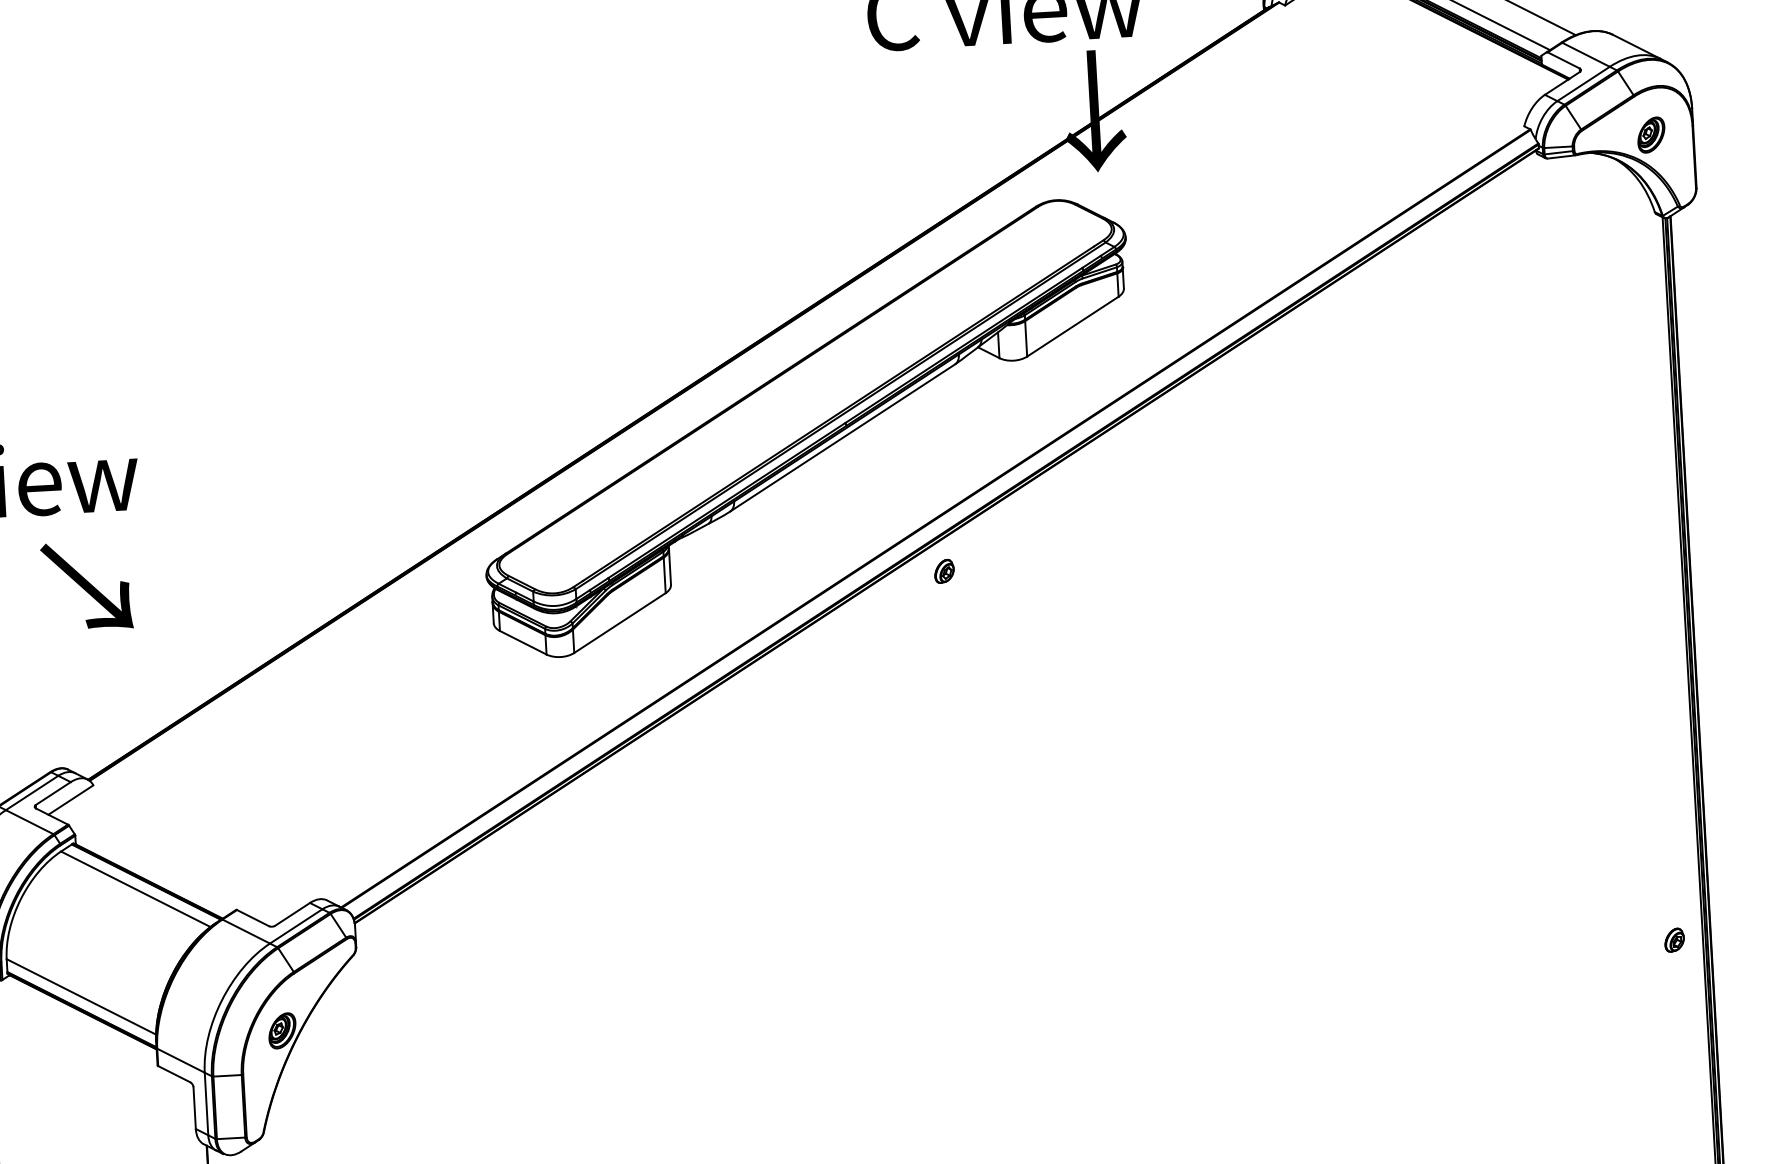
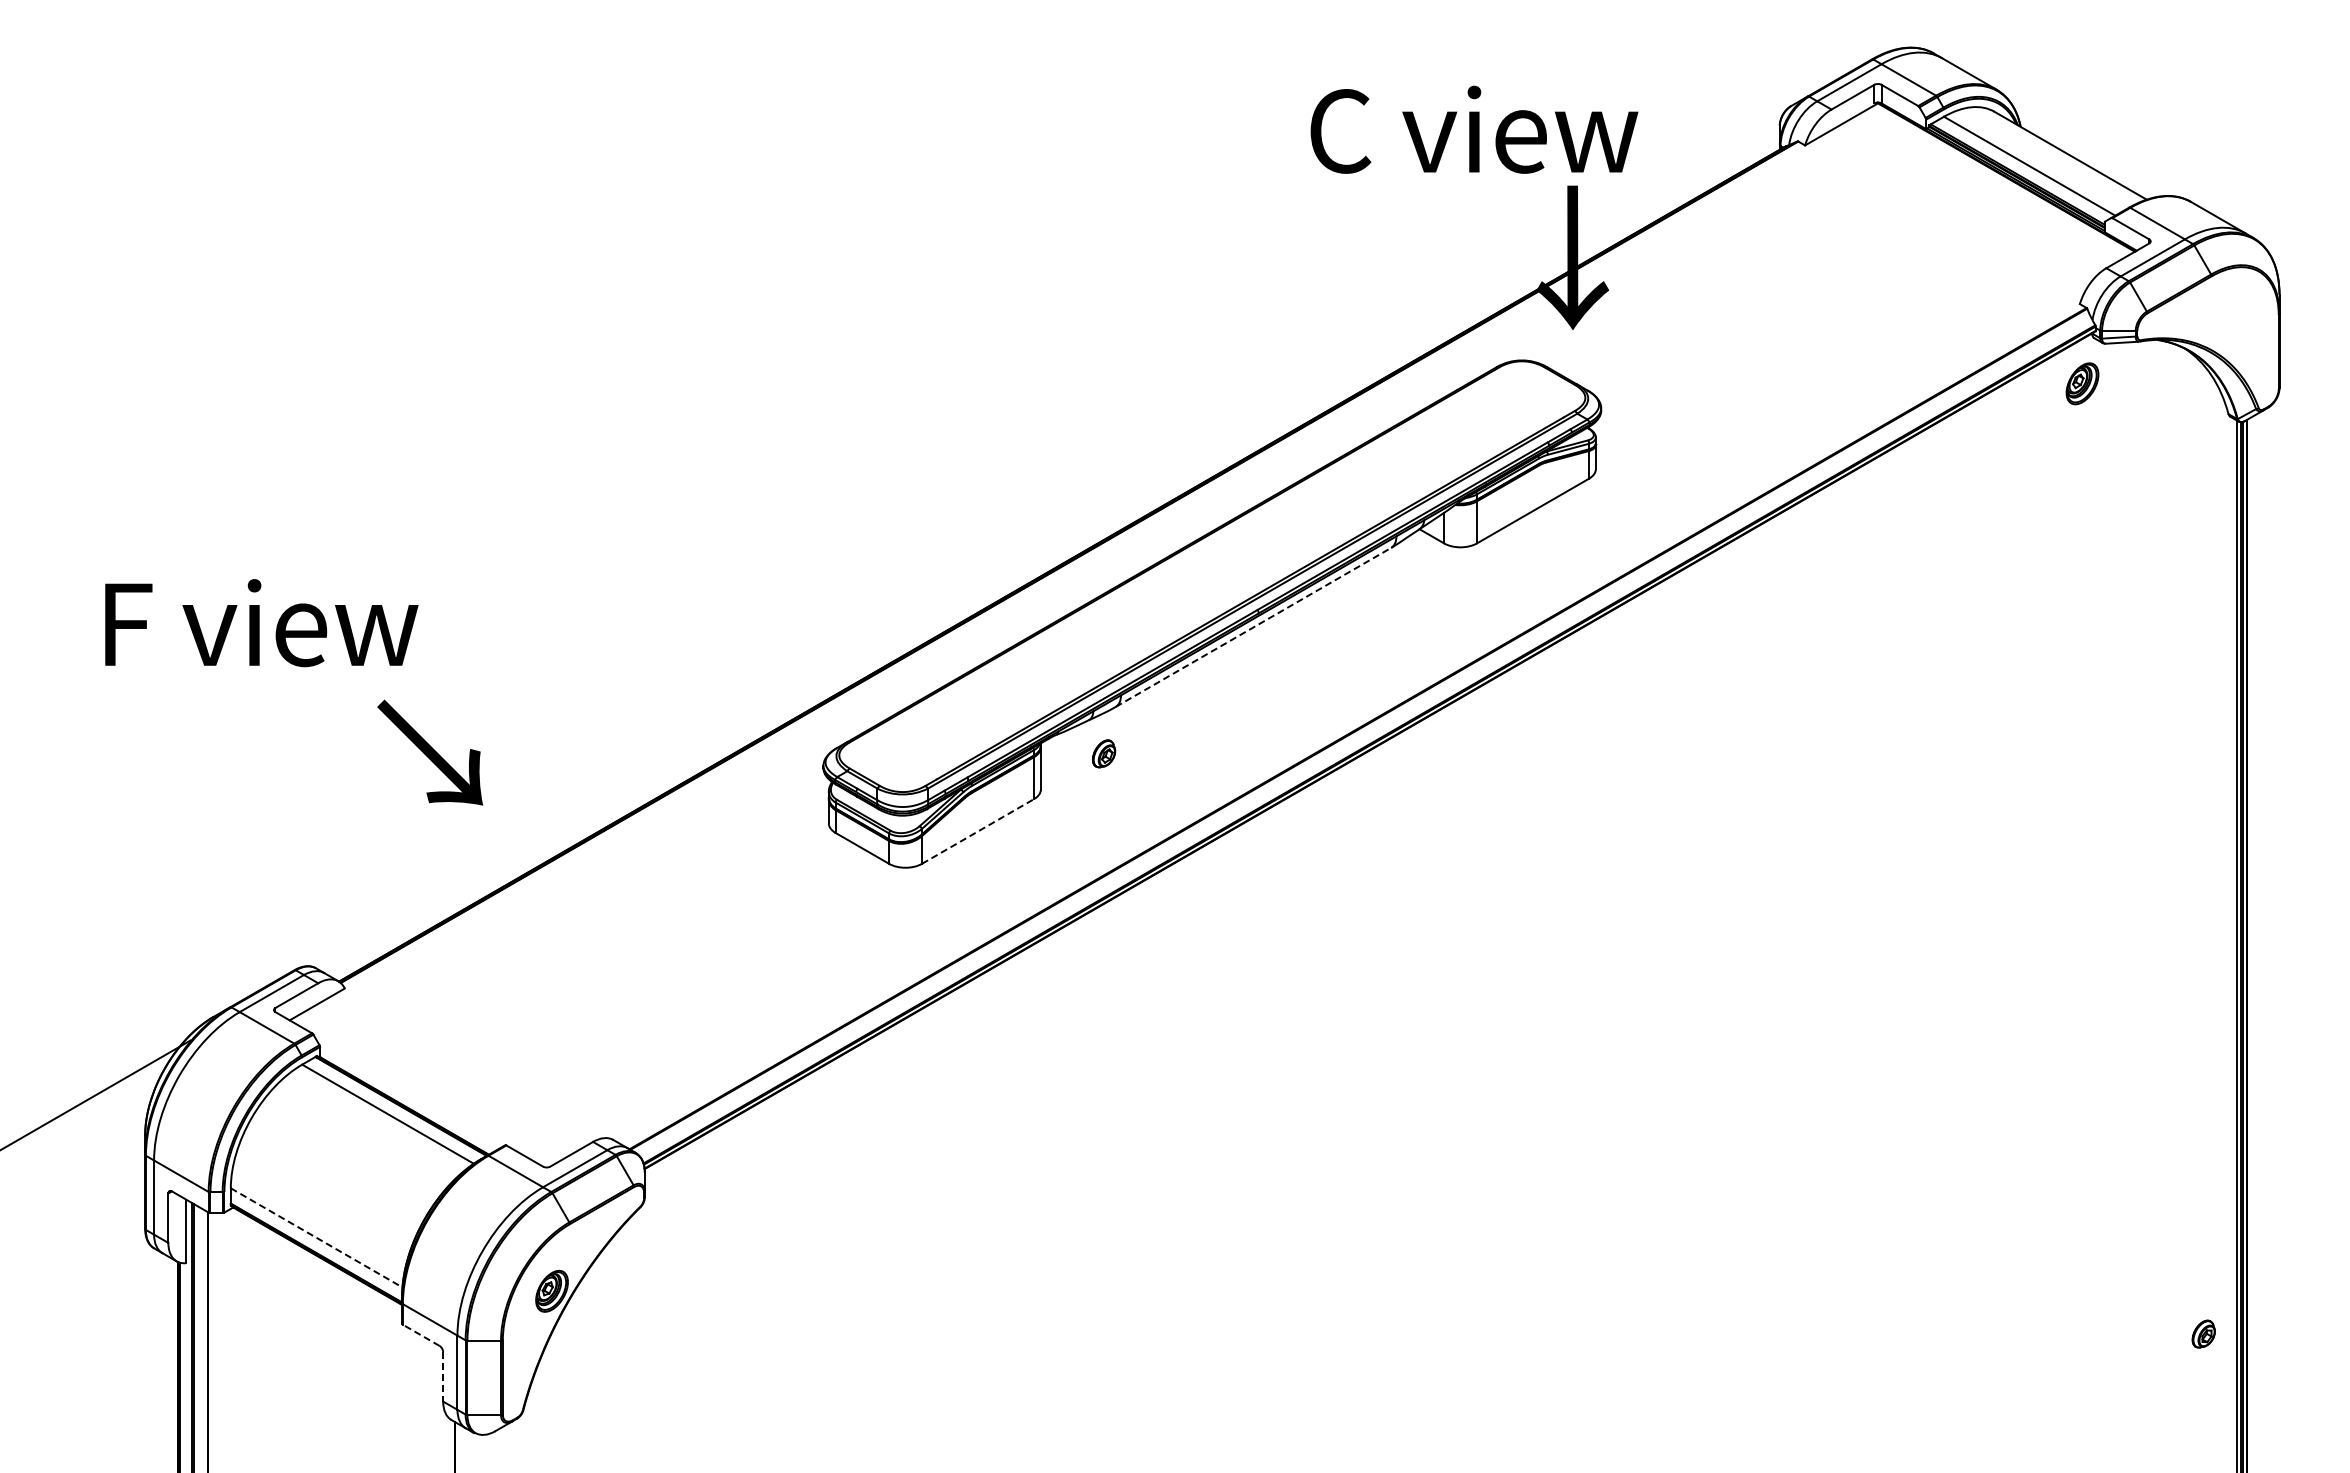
part: (1651, 134) -> (2082, 383), moved
line: (842, 438) -> (1253, 627), solid -> dashed
part: (944, 571) -> (1104, 753), moved
text: (87, 586) -> (430, 752), moved
line: (620, 623) -> (978, 831), solid -> dashed
part: (1674, 939) -> (2203, 1333), moved
line: (82, 997) -> (317, 1238), solid -> dashed
line: (173, 1074) -> (420, 1335), solid -> dashed
line: (194, 1107) -> (443, 1376), solid -> dashed

